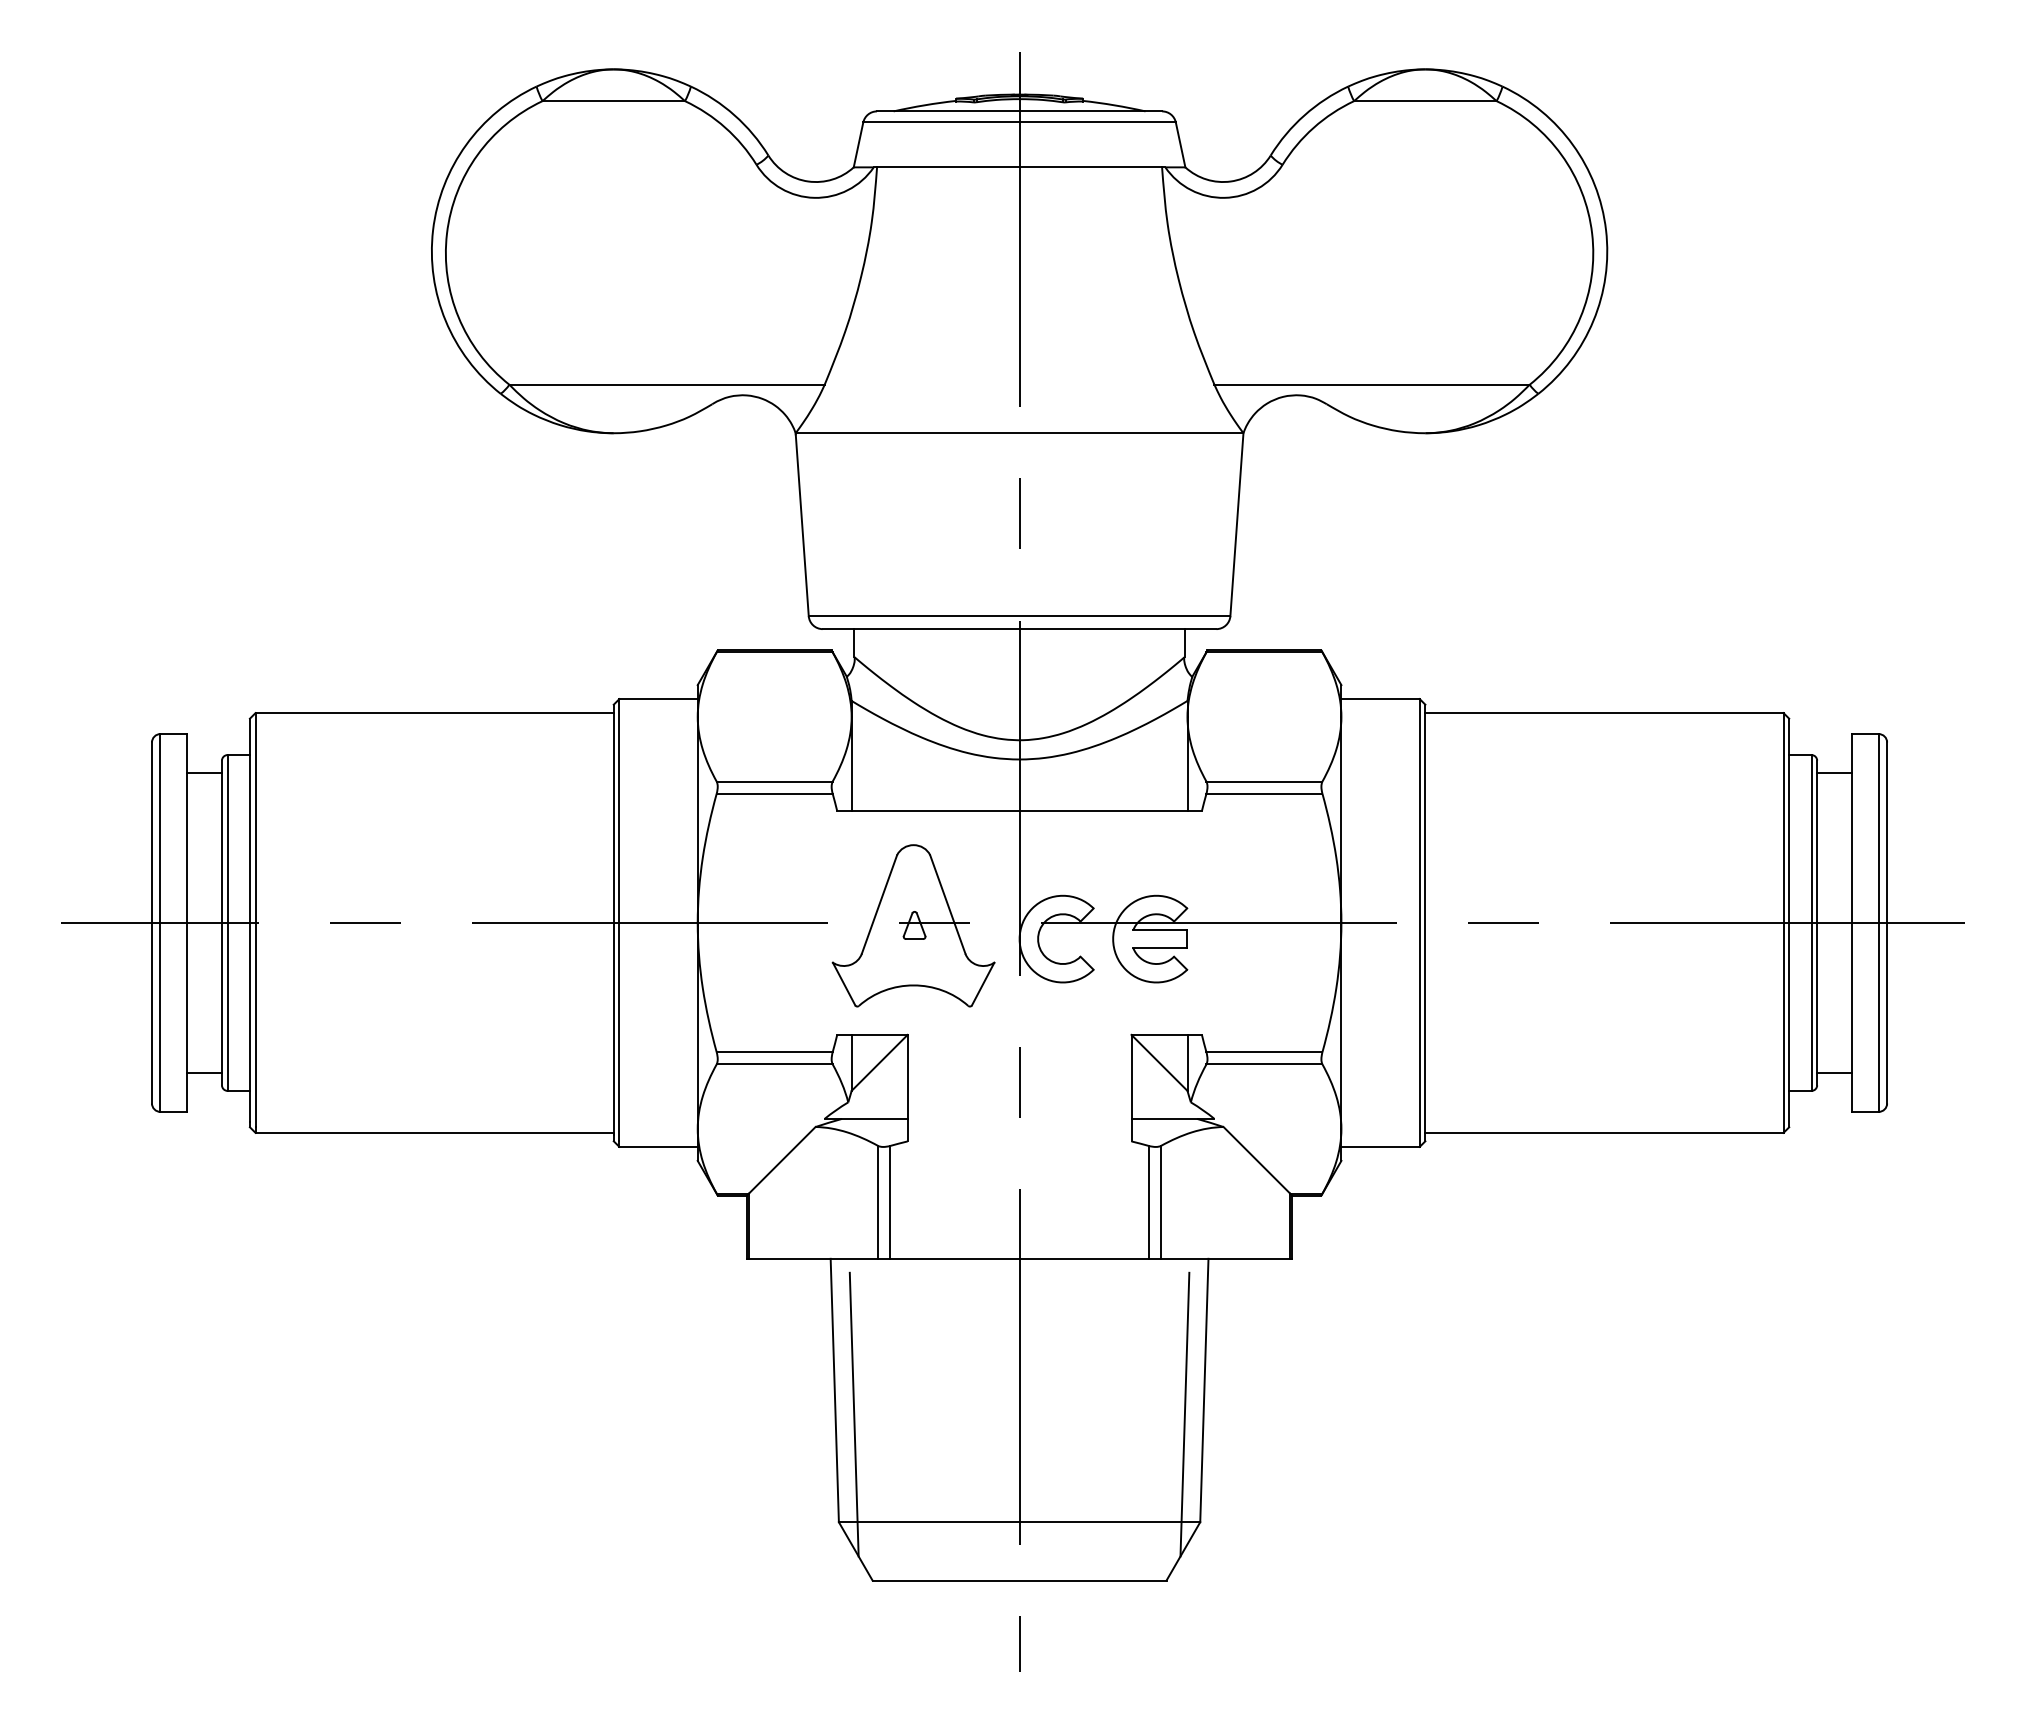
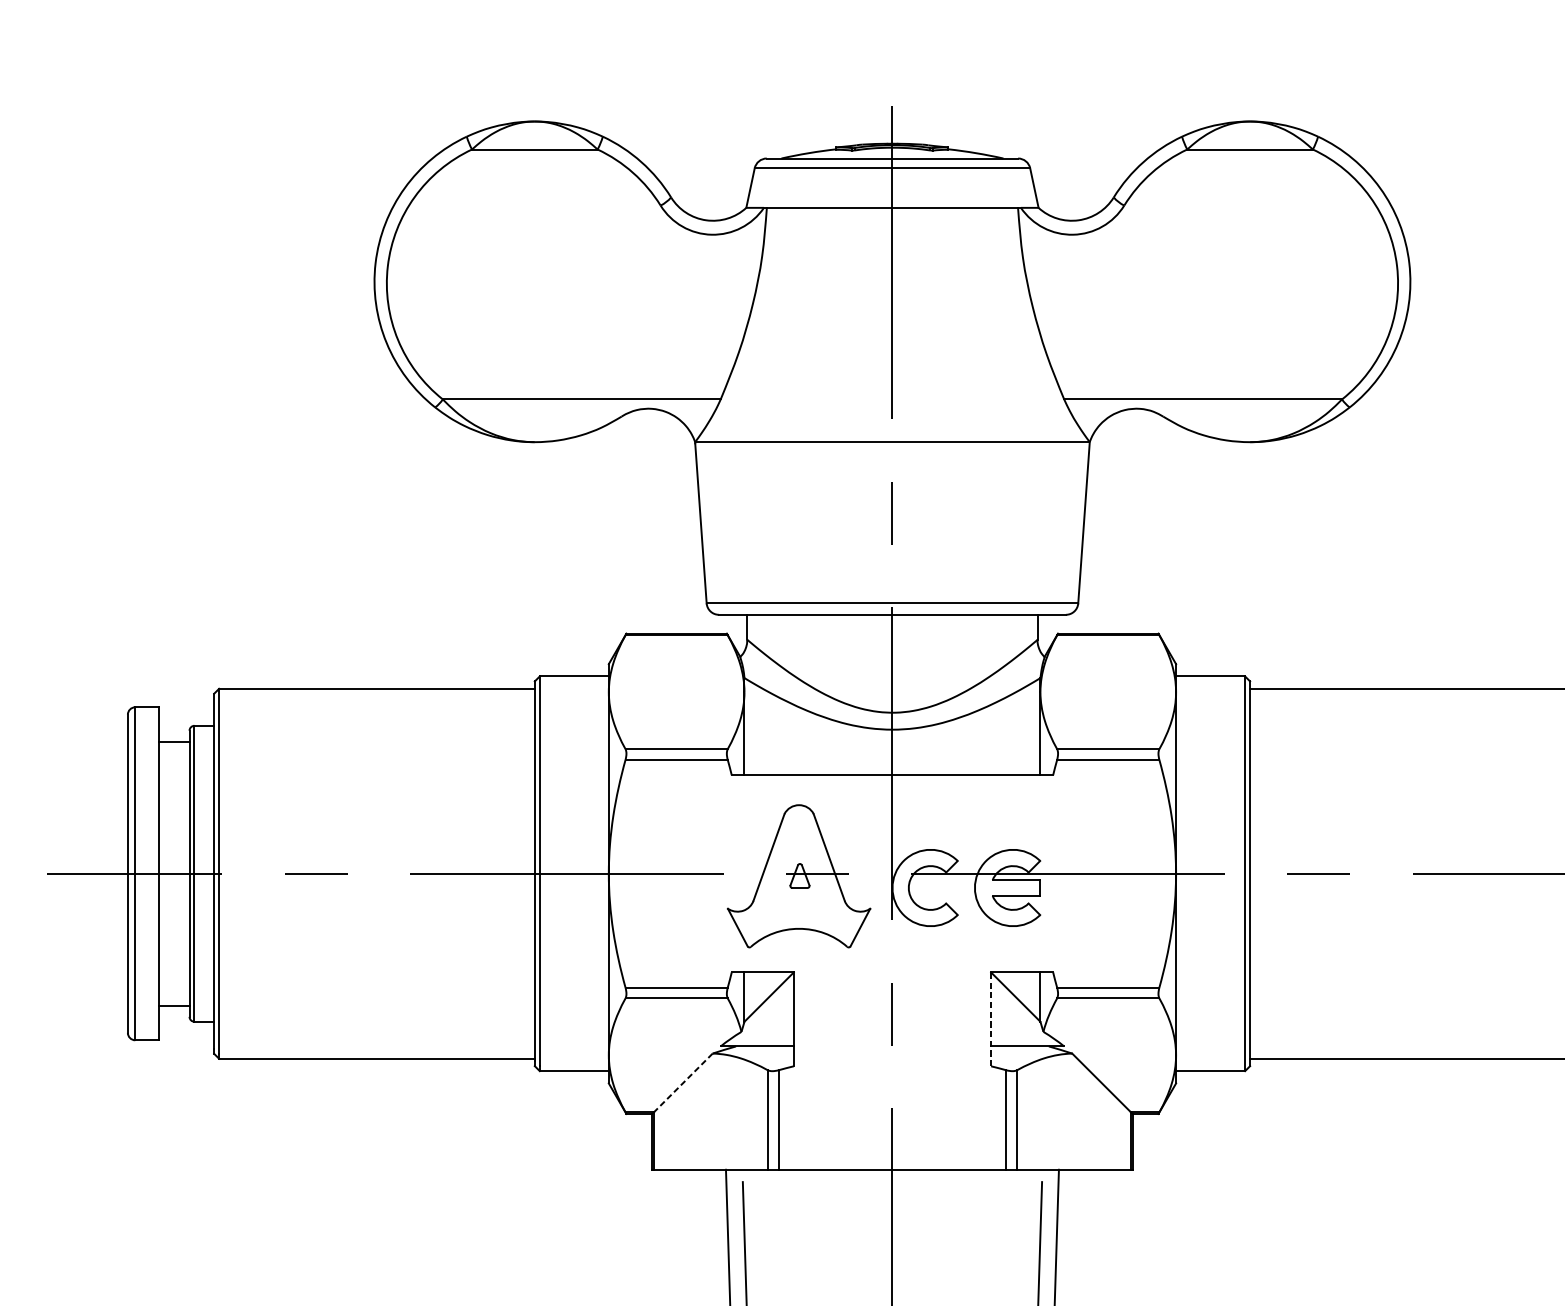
line: (1131, 1087) -> (991, 1018), solid -> dashed
line: (781, 1160) -> (682, 1083), solid -> dashed

